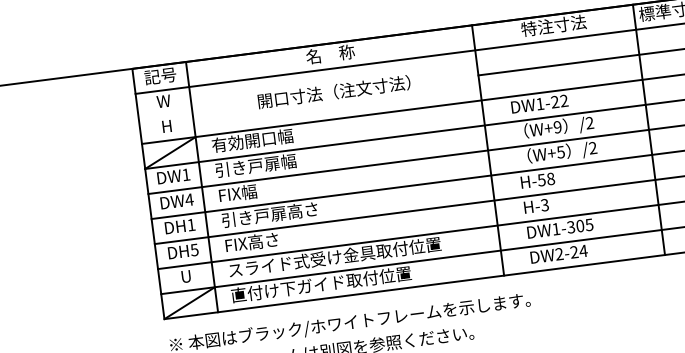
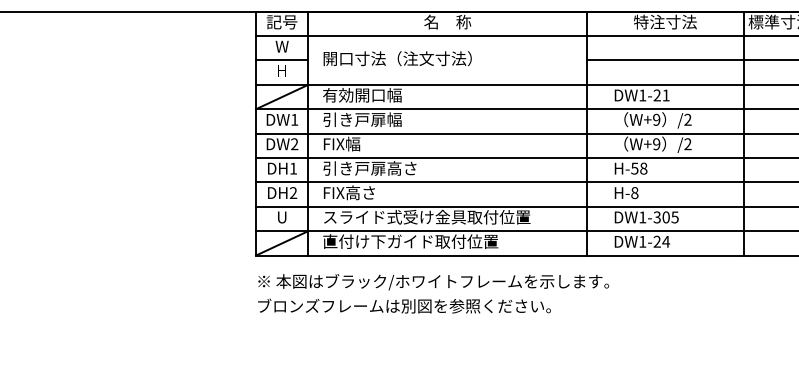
text: (333, 91) -> (397, 58), moved
text: (563, 101) -> (665, 95), DW1-22 -> DW1-21
line: (165, 115) -> (282, 60), added
text: (560, 152) -> (656, 144), W+5 -> W+9
text: (189, 200) -> (294, 144), DW4 -> DW2
text: (544, 204) -> (634, 192), H-3 -> H-8
text: (194, 250) -> (293, 193), DH5 -> DH2
text: (559, 253) -> (642, 241), DW2-24 -> DW1-24

